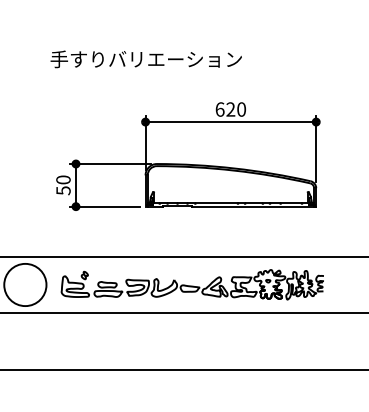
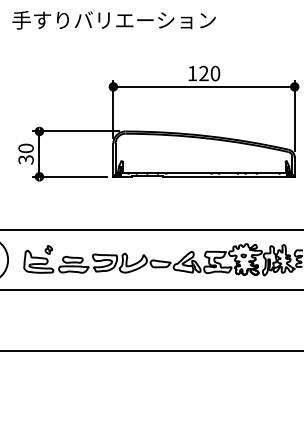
text: (219, 109) -> (191, 73), 620 -> 120
text: (63, 190) -> (26, 159), 50 -> 30

